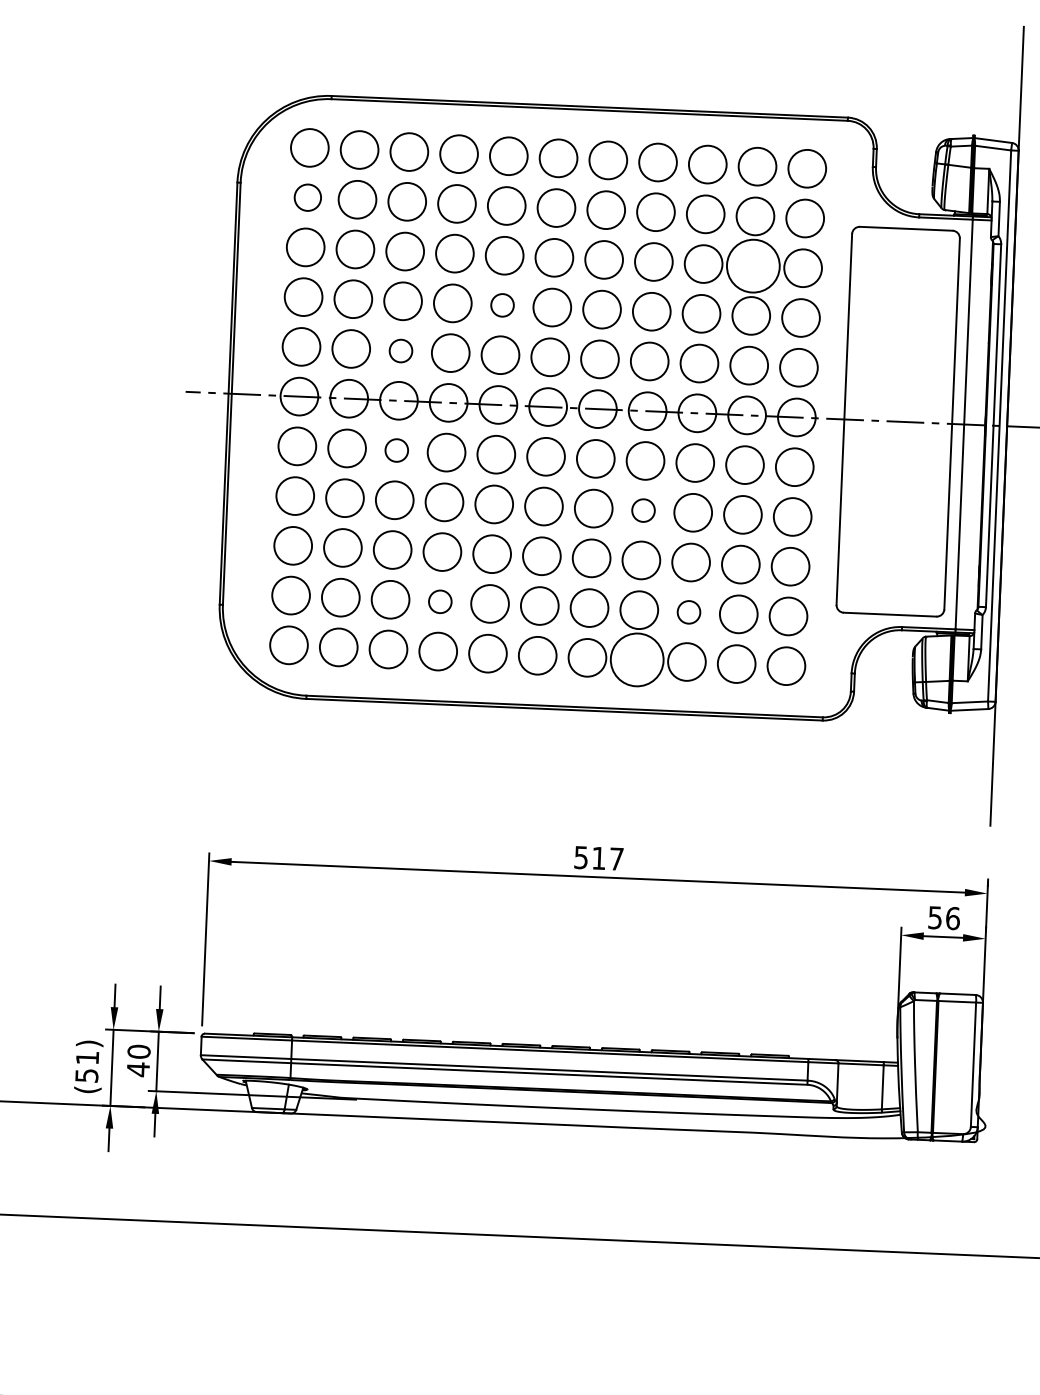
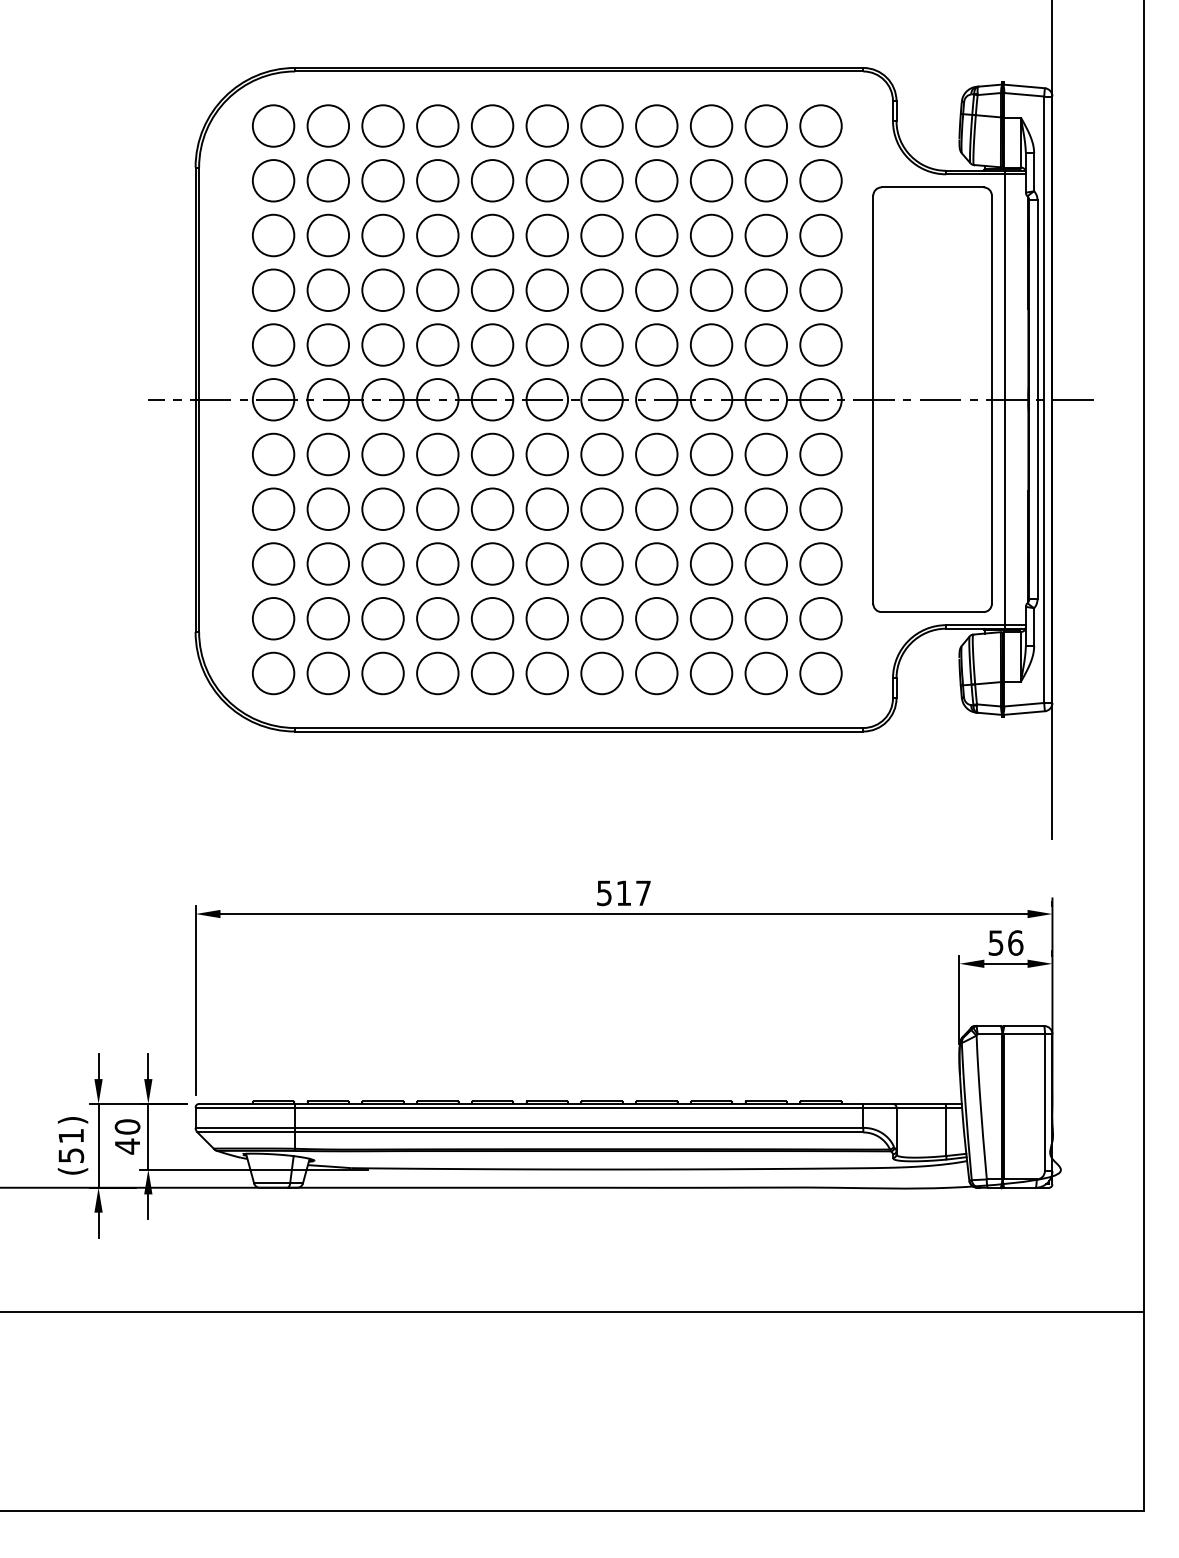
circle: (307, 197) -> (273, 180), size x1.43
circle: (753, 266) -> (766, 235), size x0.71
circle: (502, 304) -> (492, 289), size x1.67
circle: (400, 350) -> (382, 344), size x1.67
circle: (396, 450) -> (382, 454), size x1.67
circle: (643, 510) -> (656, 508), size x1.67
circle: (440, 601) -> (437, 618), size x1.67
circle: (689, 612) -> (711, 618), size x1.67
circle: (636, 659) -> (656, 673), size x0.71

